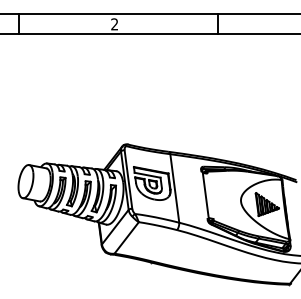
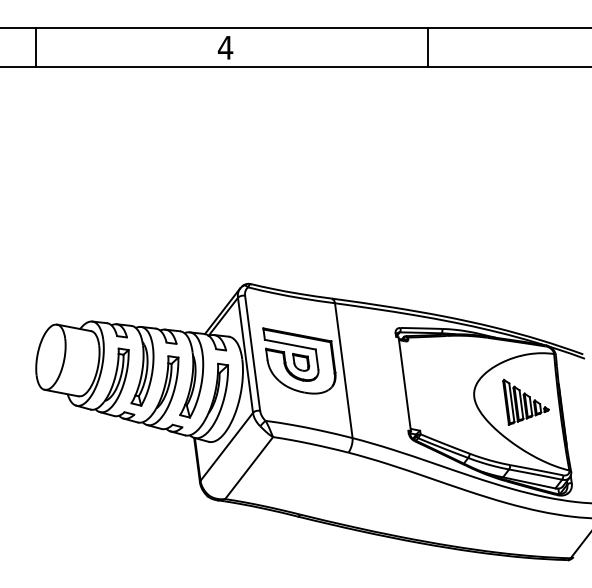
text: (114, 24) -> (225, 47), 2 -> 4

